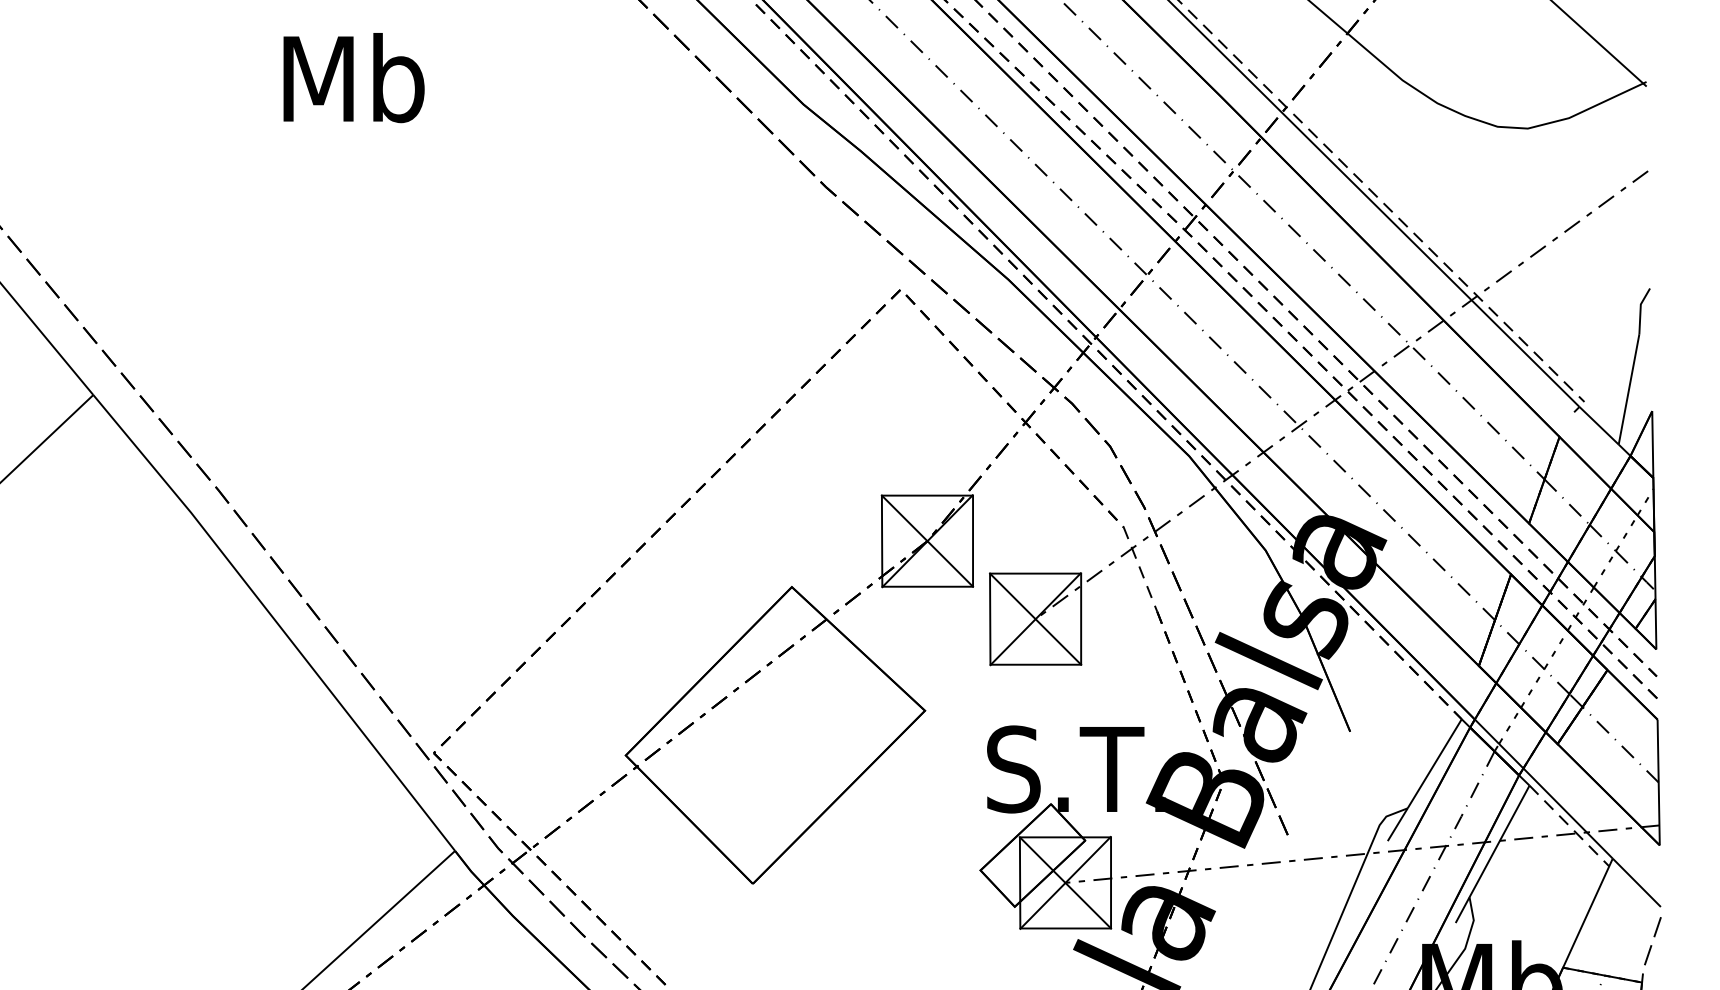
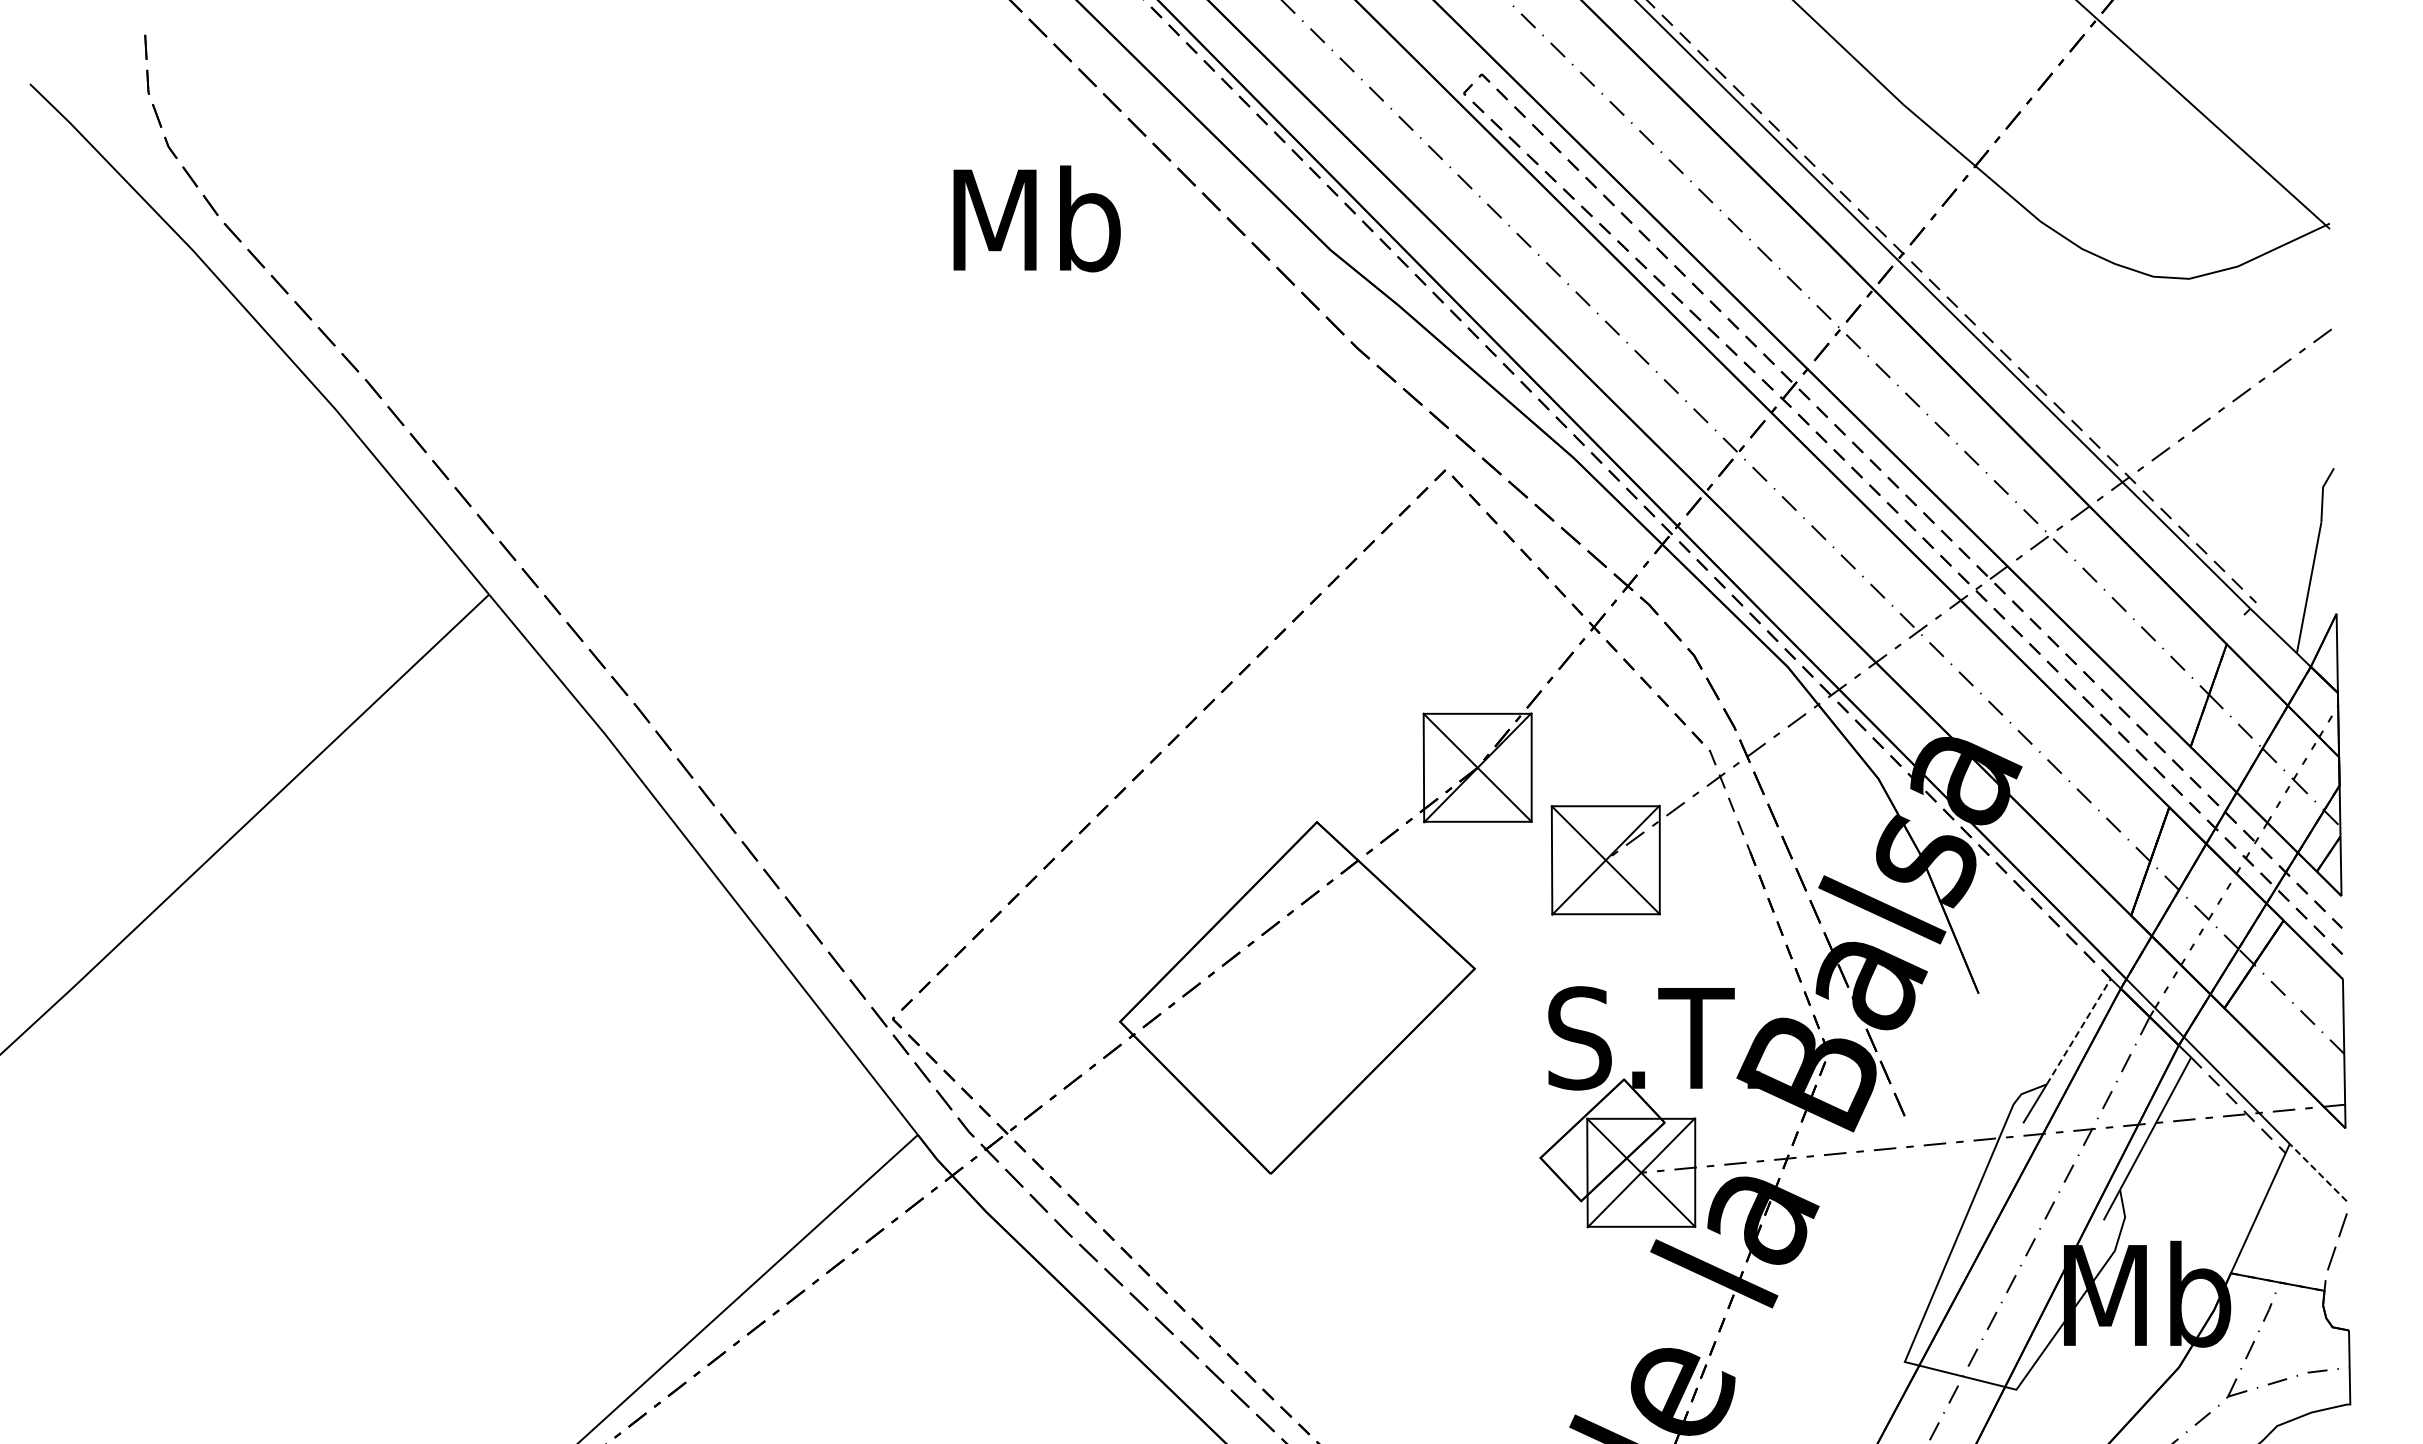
text: (353, 77) -> (1036, 218), moved
line: (1434, 763) -> (2078, 1031), solid -> dashed
line: (1636, 883) -> (2318, 1173), solid -> dashed

